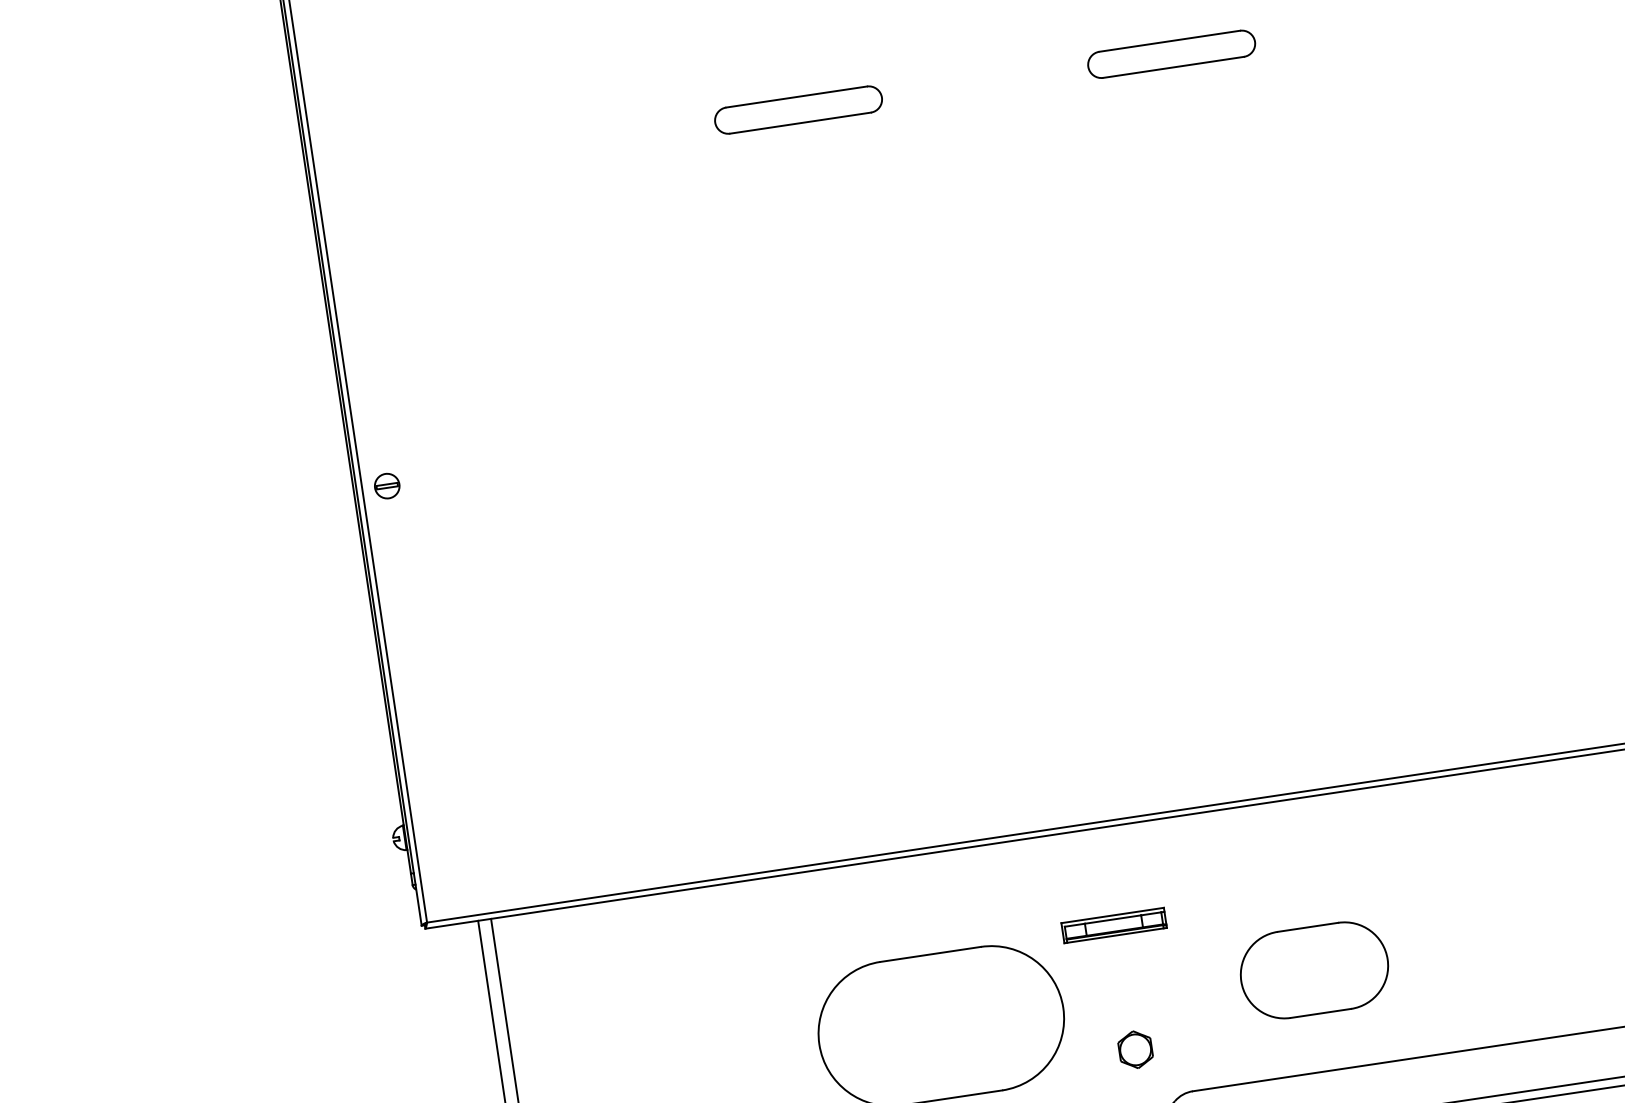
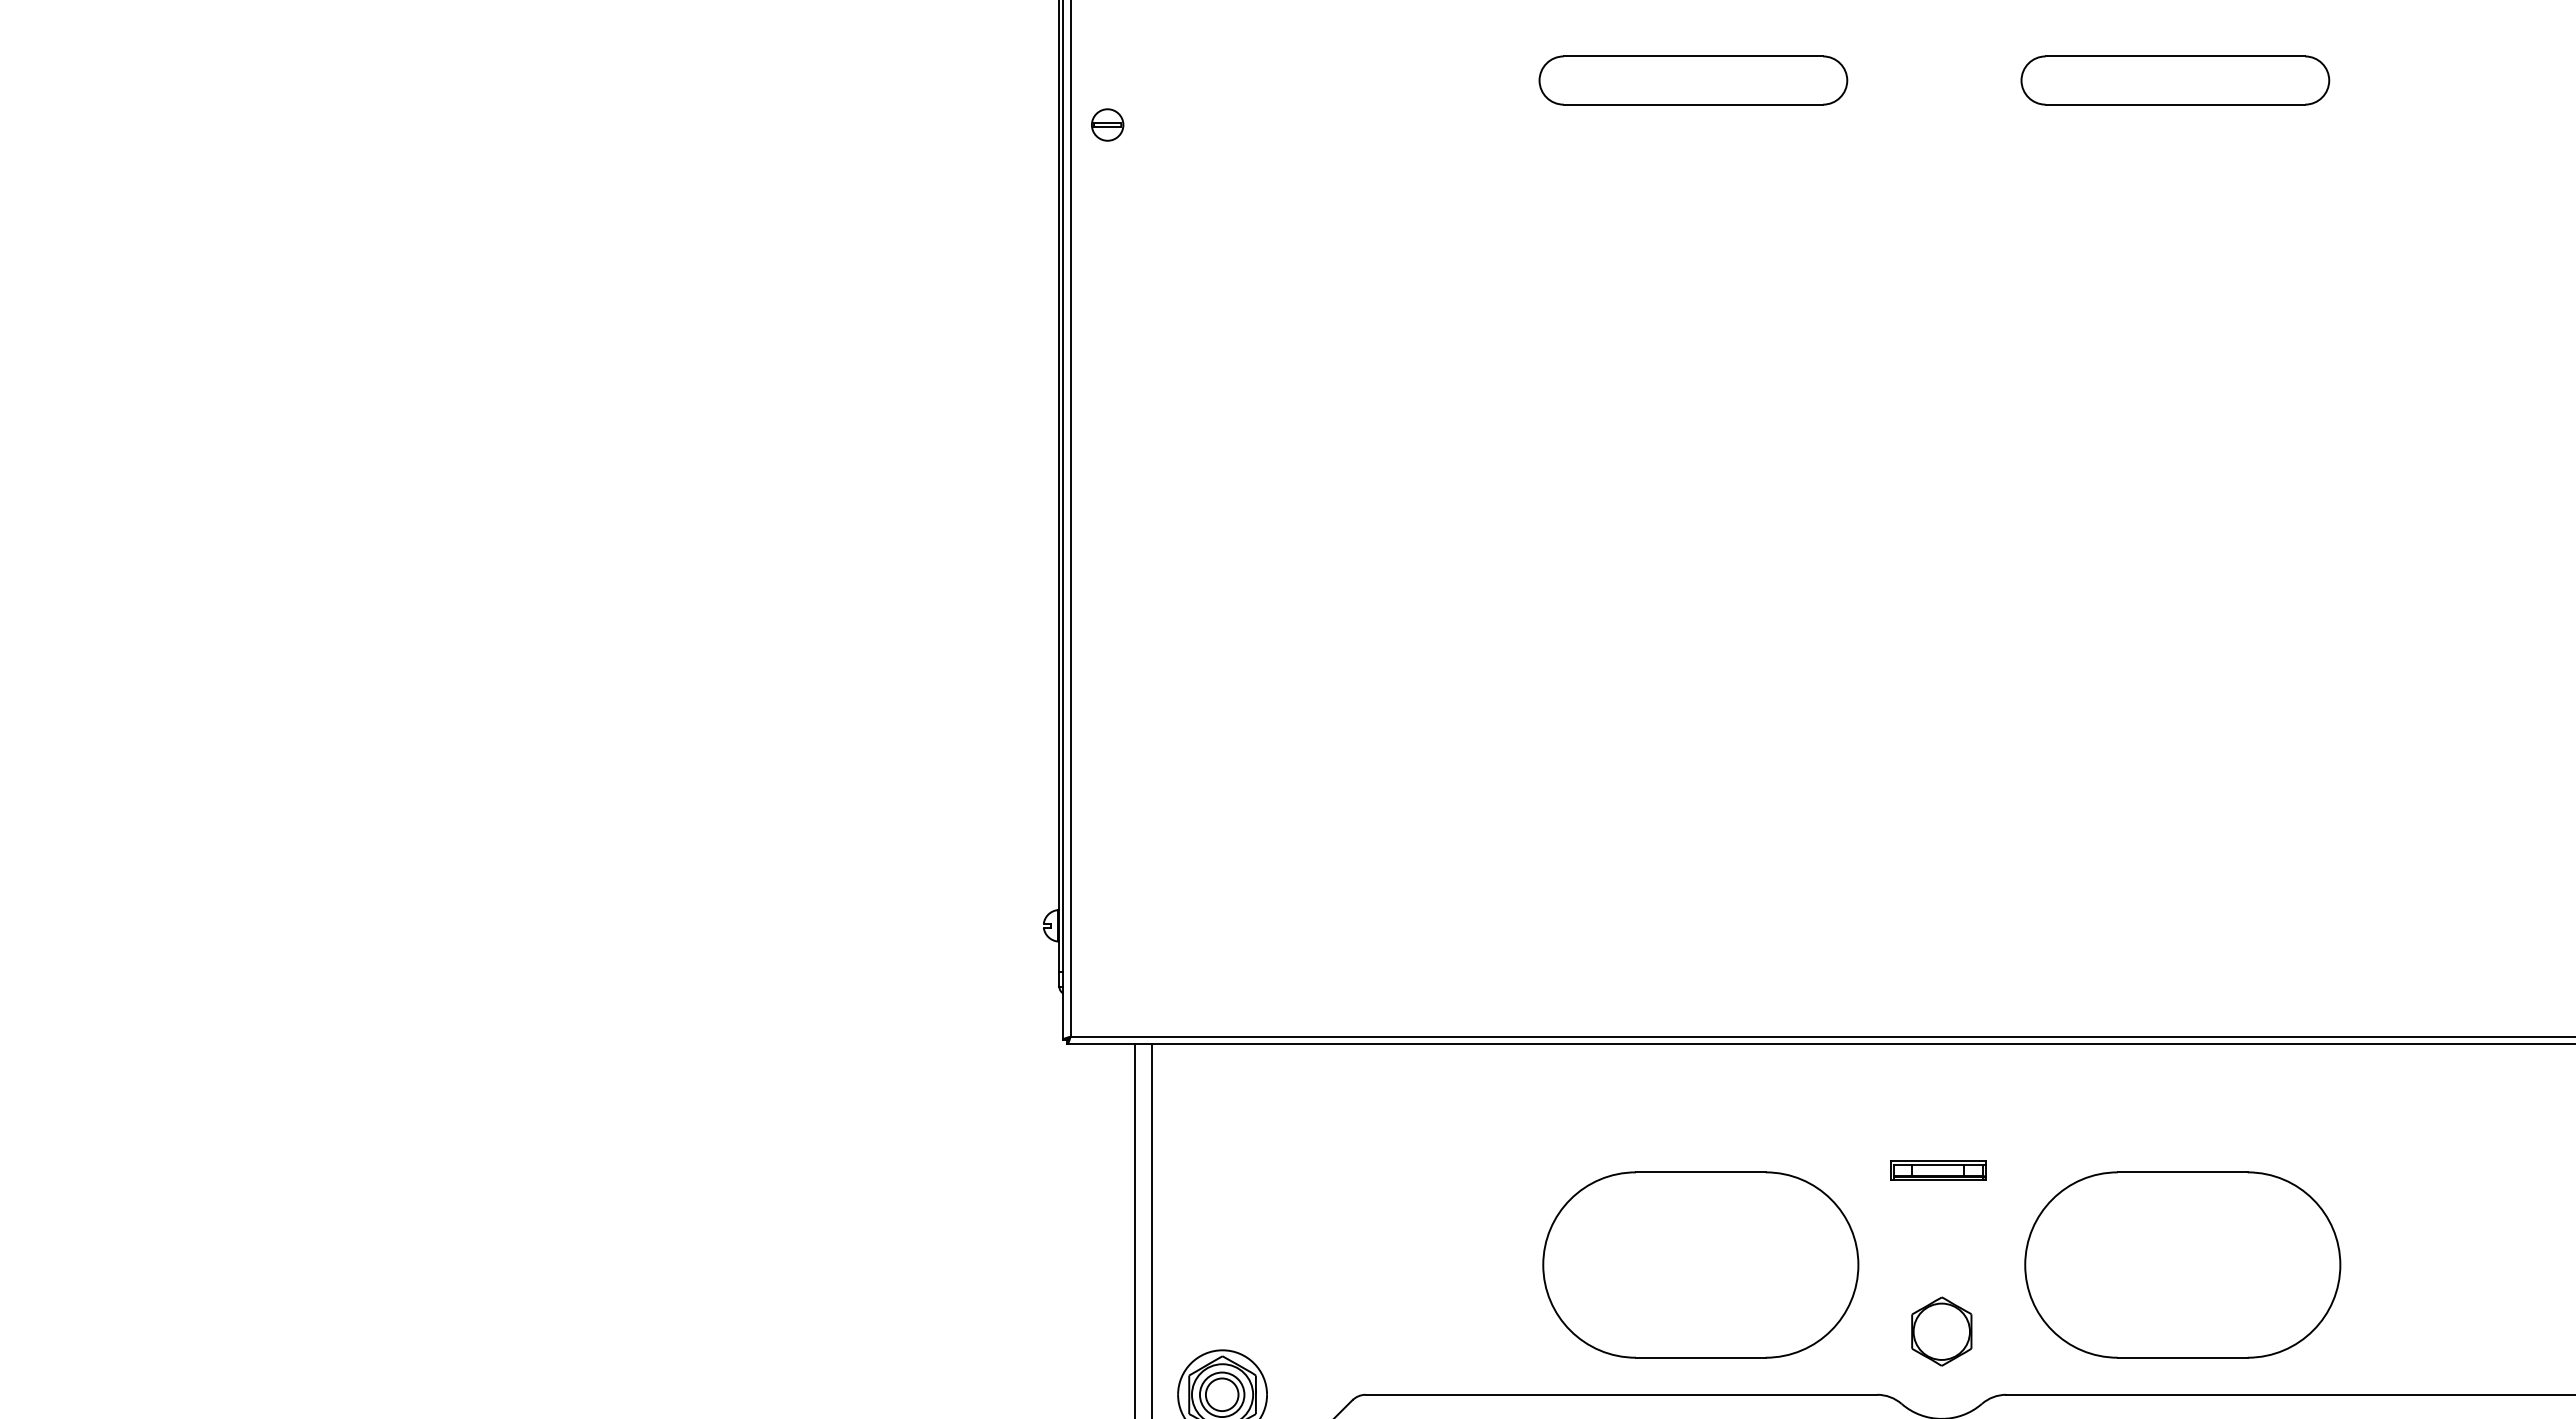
part: (1171, 54) -> (2175, 80), size x1.43
part: (798, 110) -> (1693, 80), size x1.43
part: (387, 485) -> (1107, 124), moved
part: (1114, 925) -> (1938, 1170), size x0.71
part: (1314, 970) -> (2182, 1264), size x1.67
part: (1135, 1049) -> (1941, 1331), size x1.43

